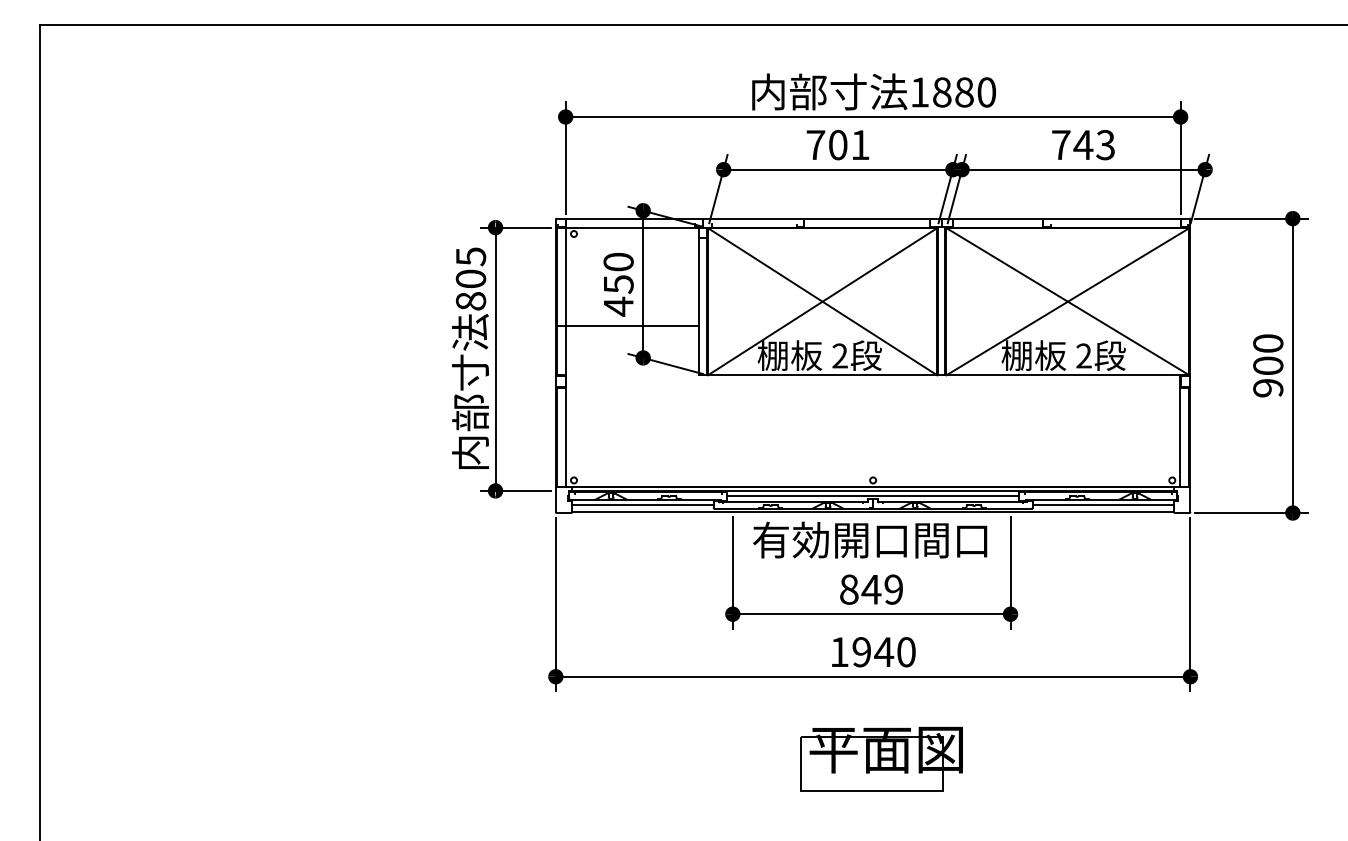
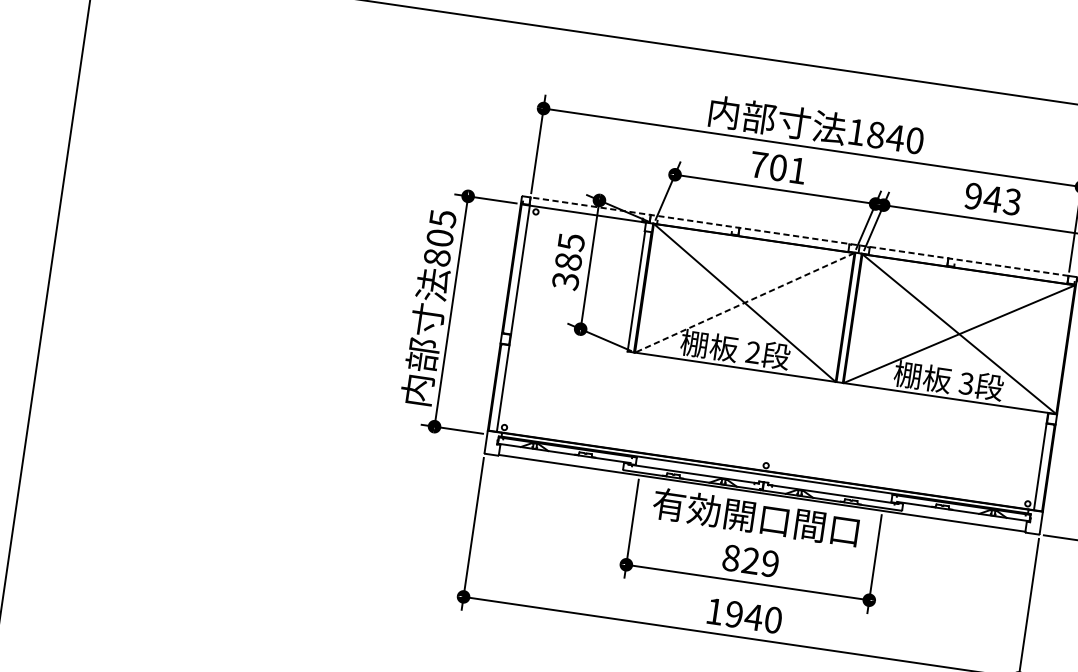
text: (964, 92) -> (895, 137), 1880 -> 1840
text: (1061, 145) -> (973, 196), 743 -> 943
line: (872, 218) -> (799, 236), solid -> dashed
text: (618, 284) -> (568, 261), 450 -> 385
line: (822, 301) -> (744, 302), solid -> dashed
line: (627, 325) -> (571, 298), removed
text: (1083, 356) -> (966, 384), 2 -> 3
line: (873, 495) -> (764, 478), removed
line: (642, 505) -> (561, 458), removed
line: (1103, 505) -> (964, 516), removed
text: (871, 589) -> (750, 560), 849 -> 829

